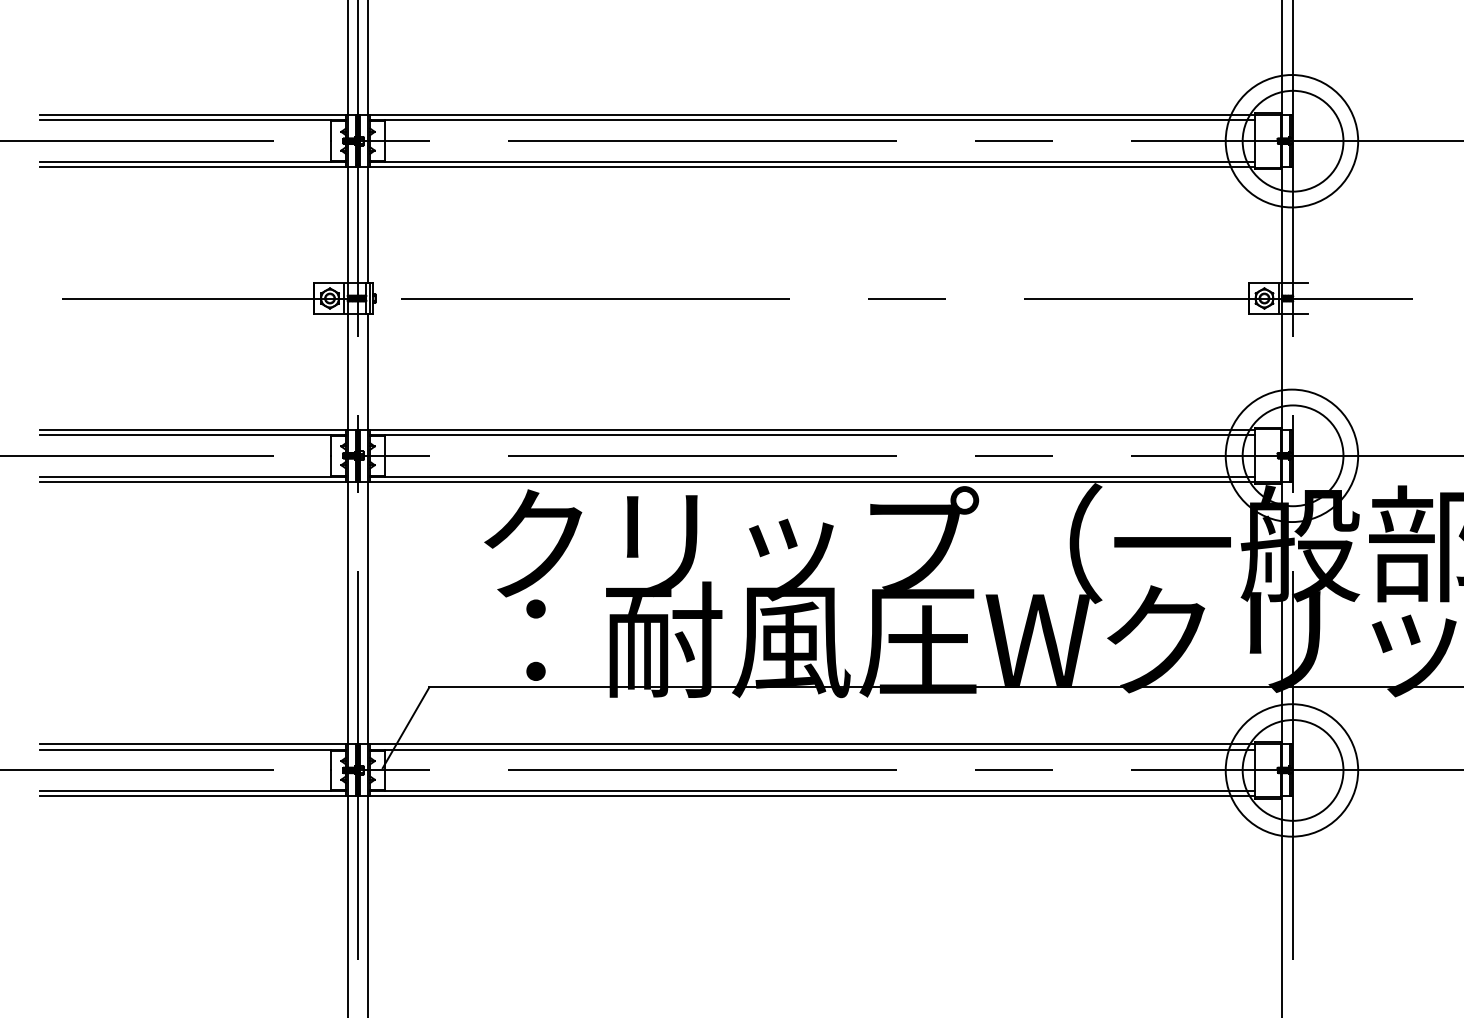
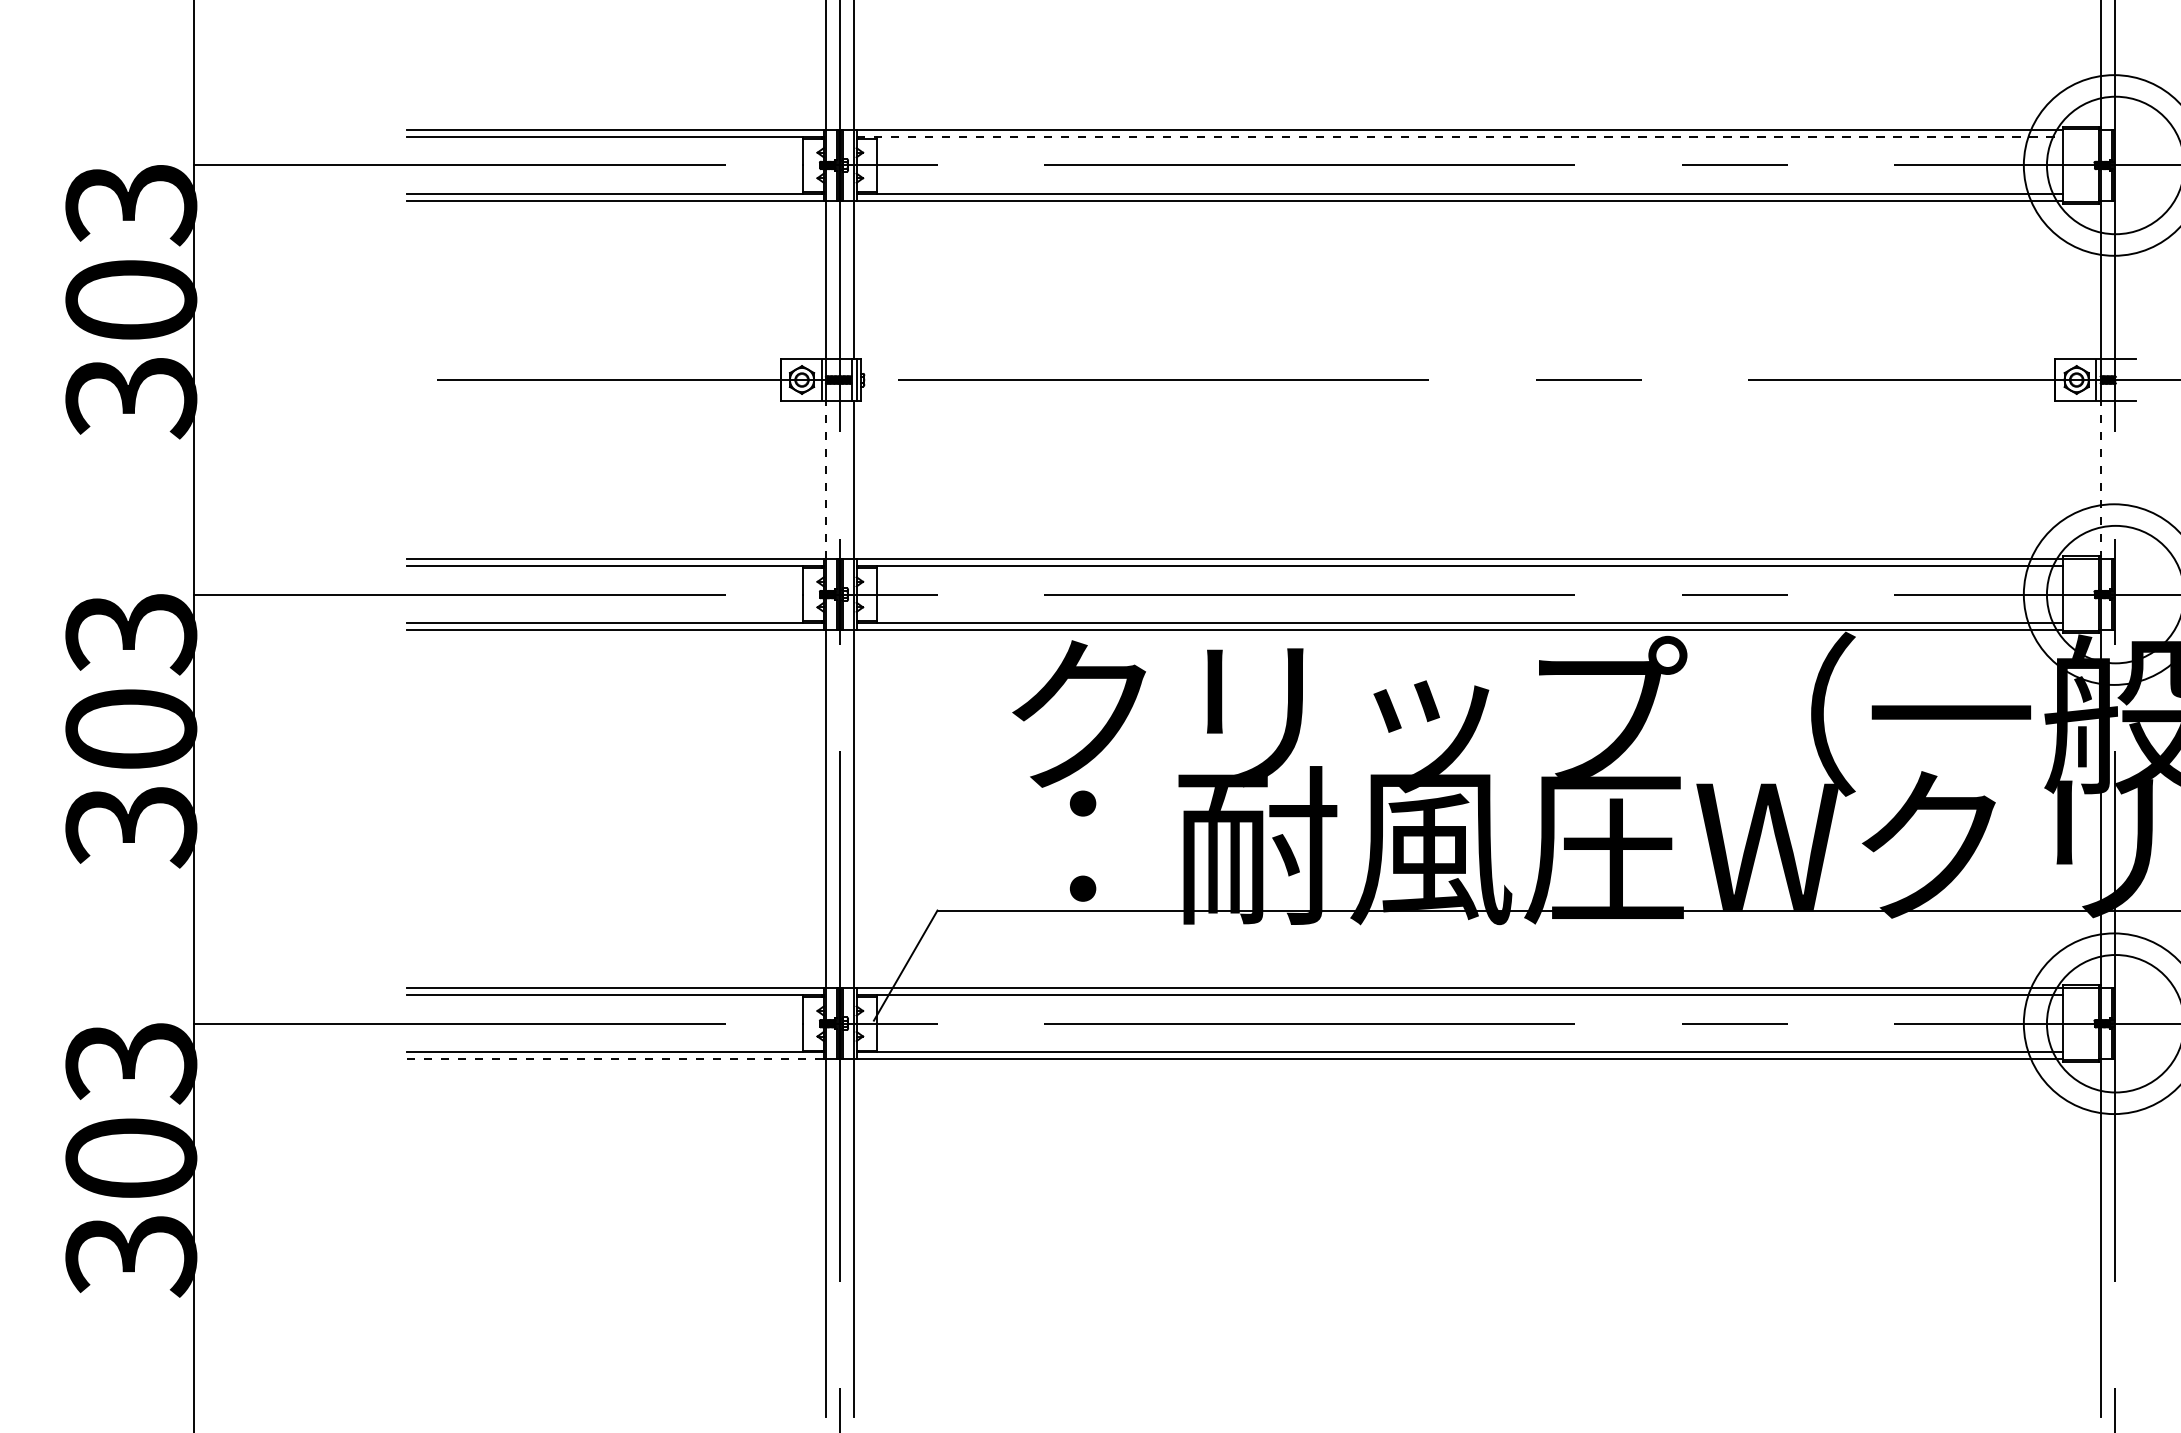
line: (812, 120) -> (1460, 137), solid -> dashed
line: (347, 372) -> (826, 480), solid -> dashed
line: (1281, 372) -> (2100, 480), solid -> dashed
line: (193, 796) -> (615, 1059), solid -> dashed

